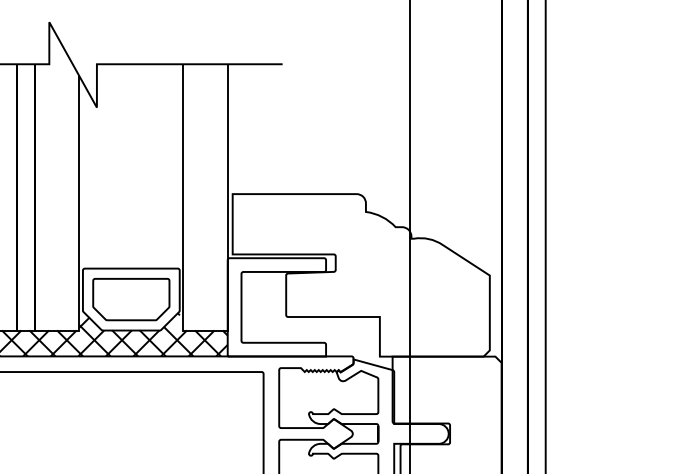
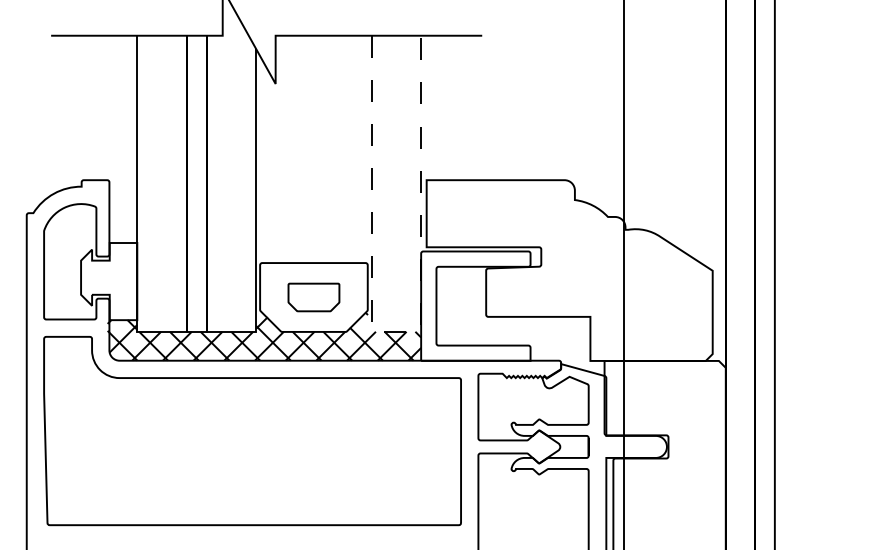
part: (130, 299) -> (313, 297), size x0.6
line: (205, 330) -> (396, 331), solid -> dashed

